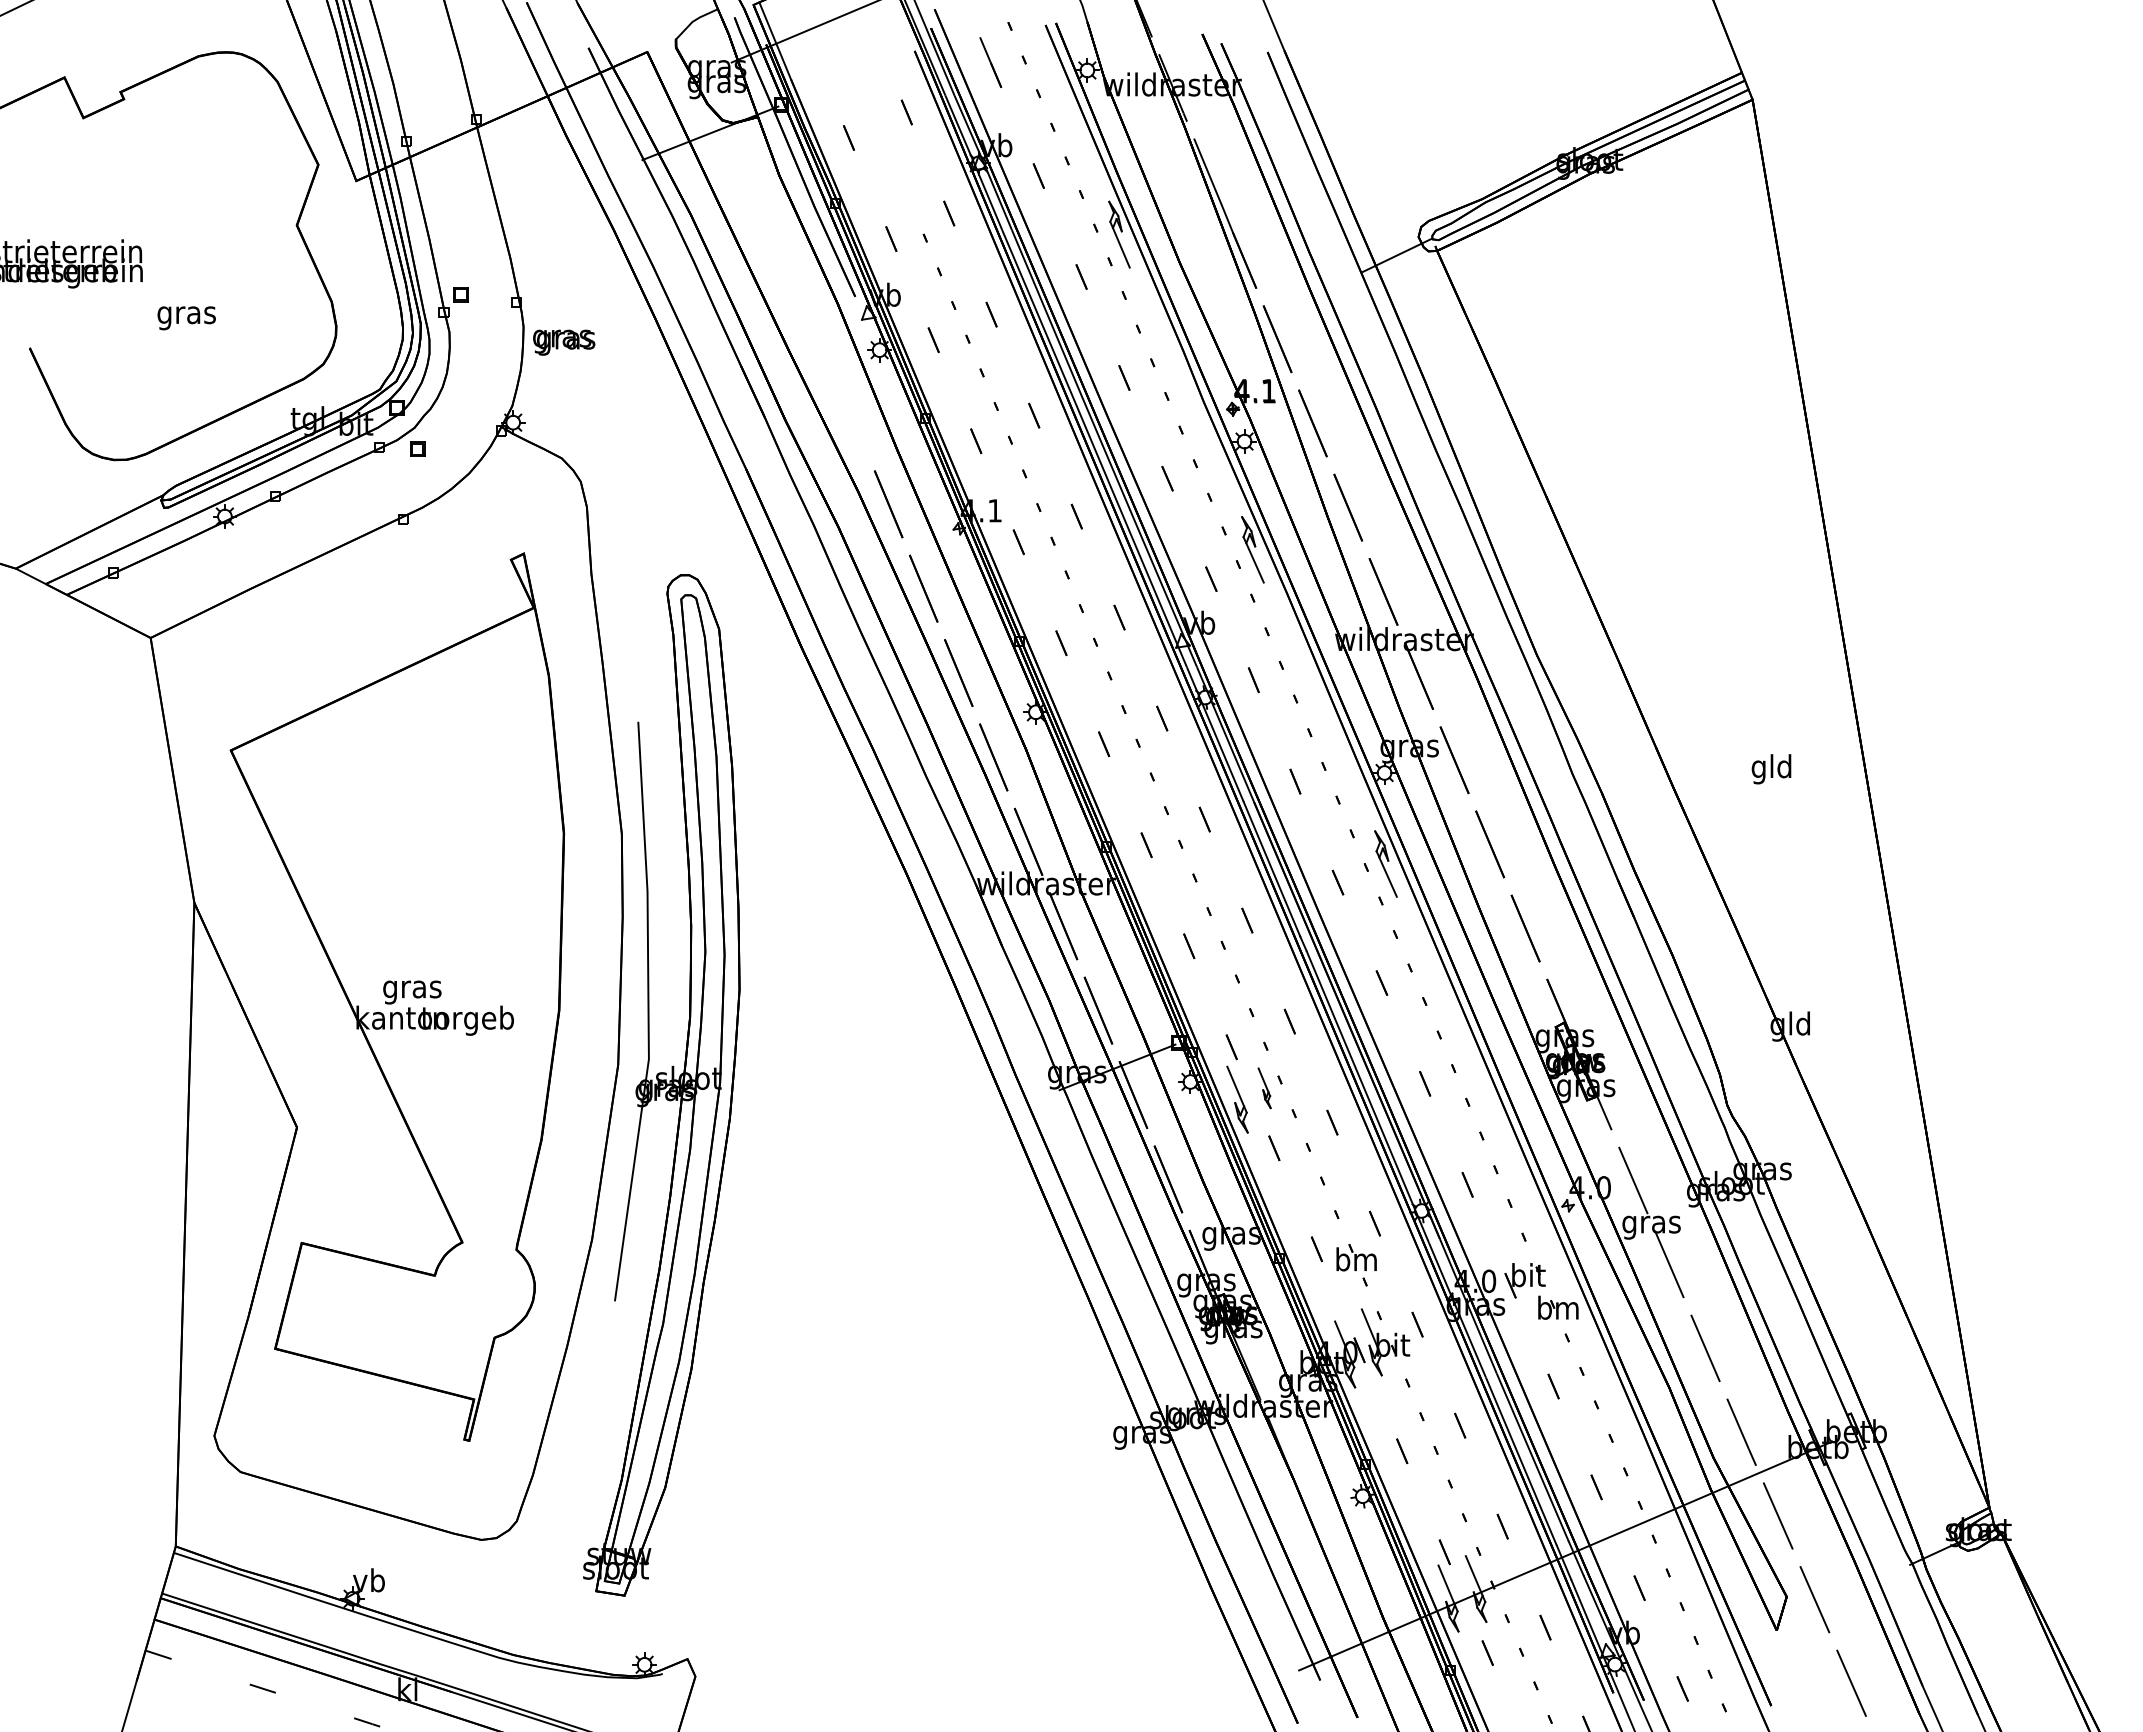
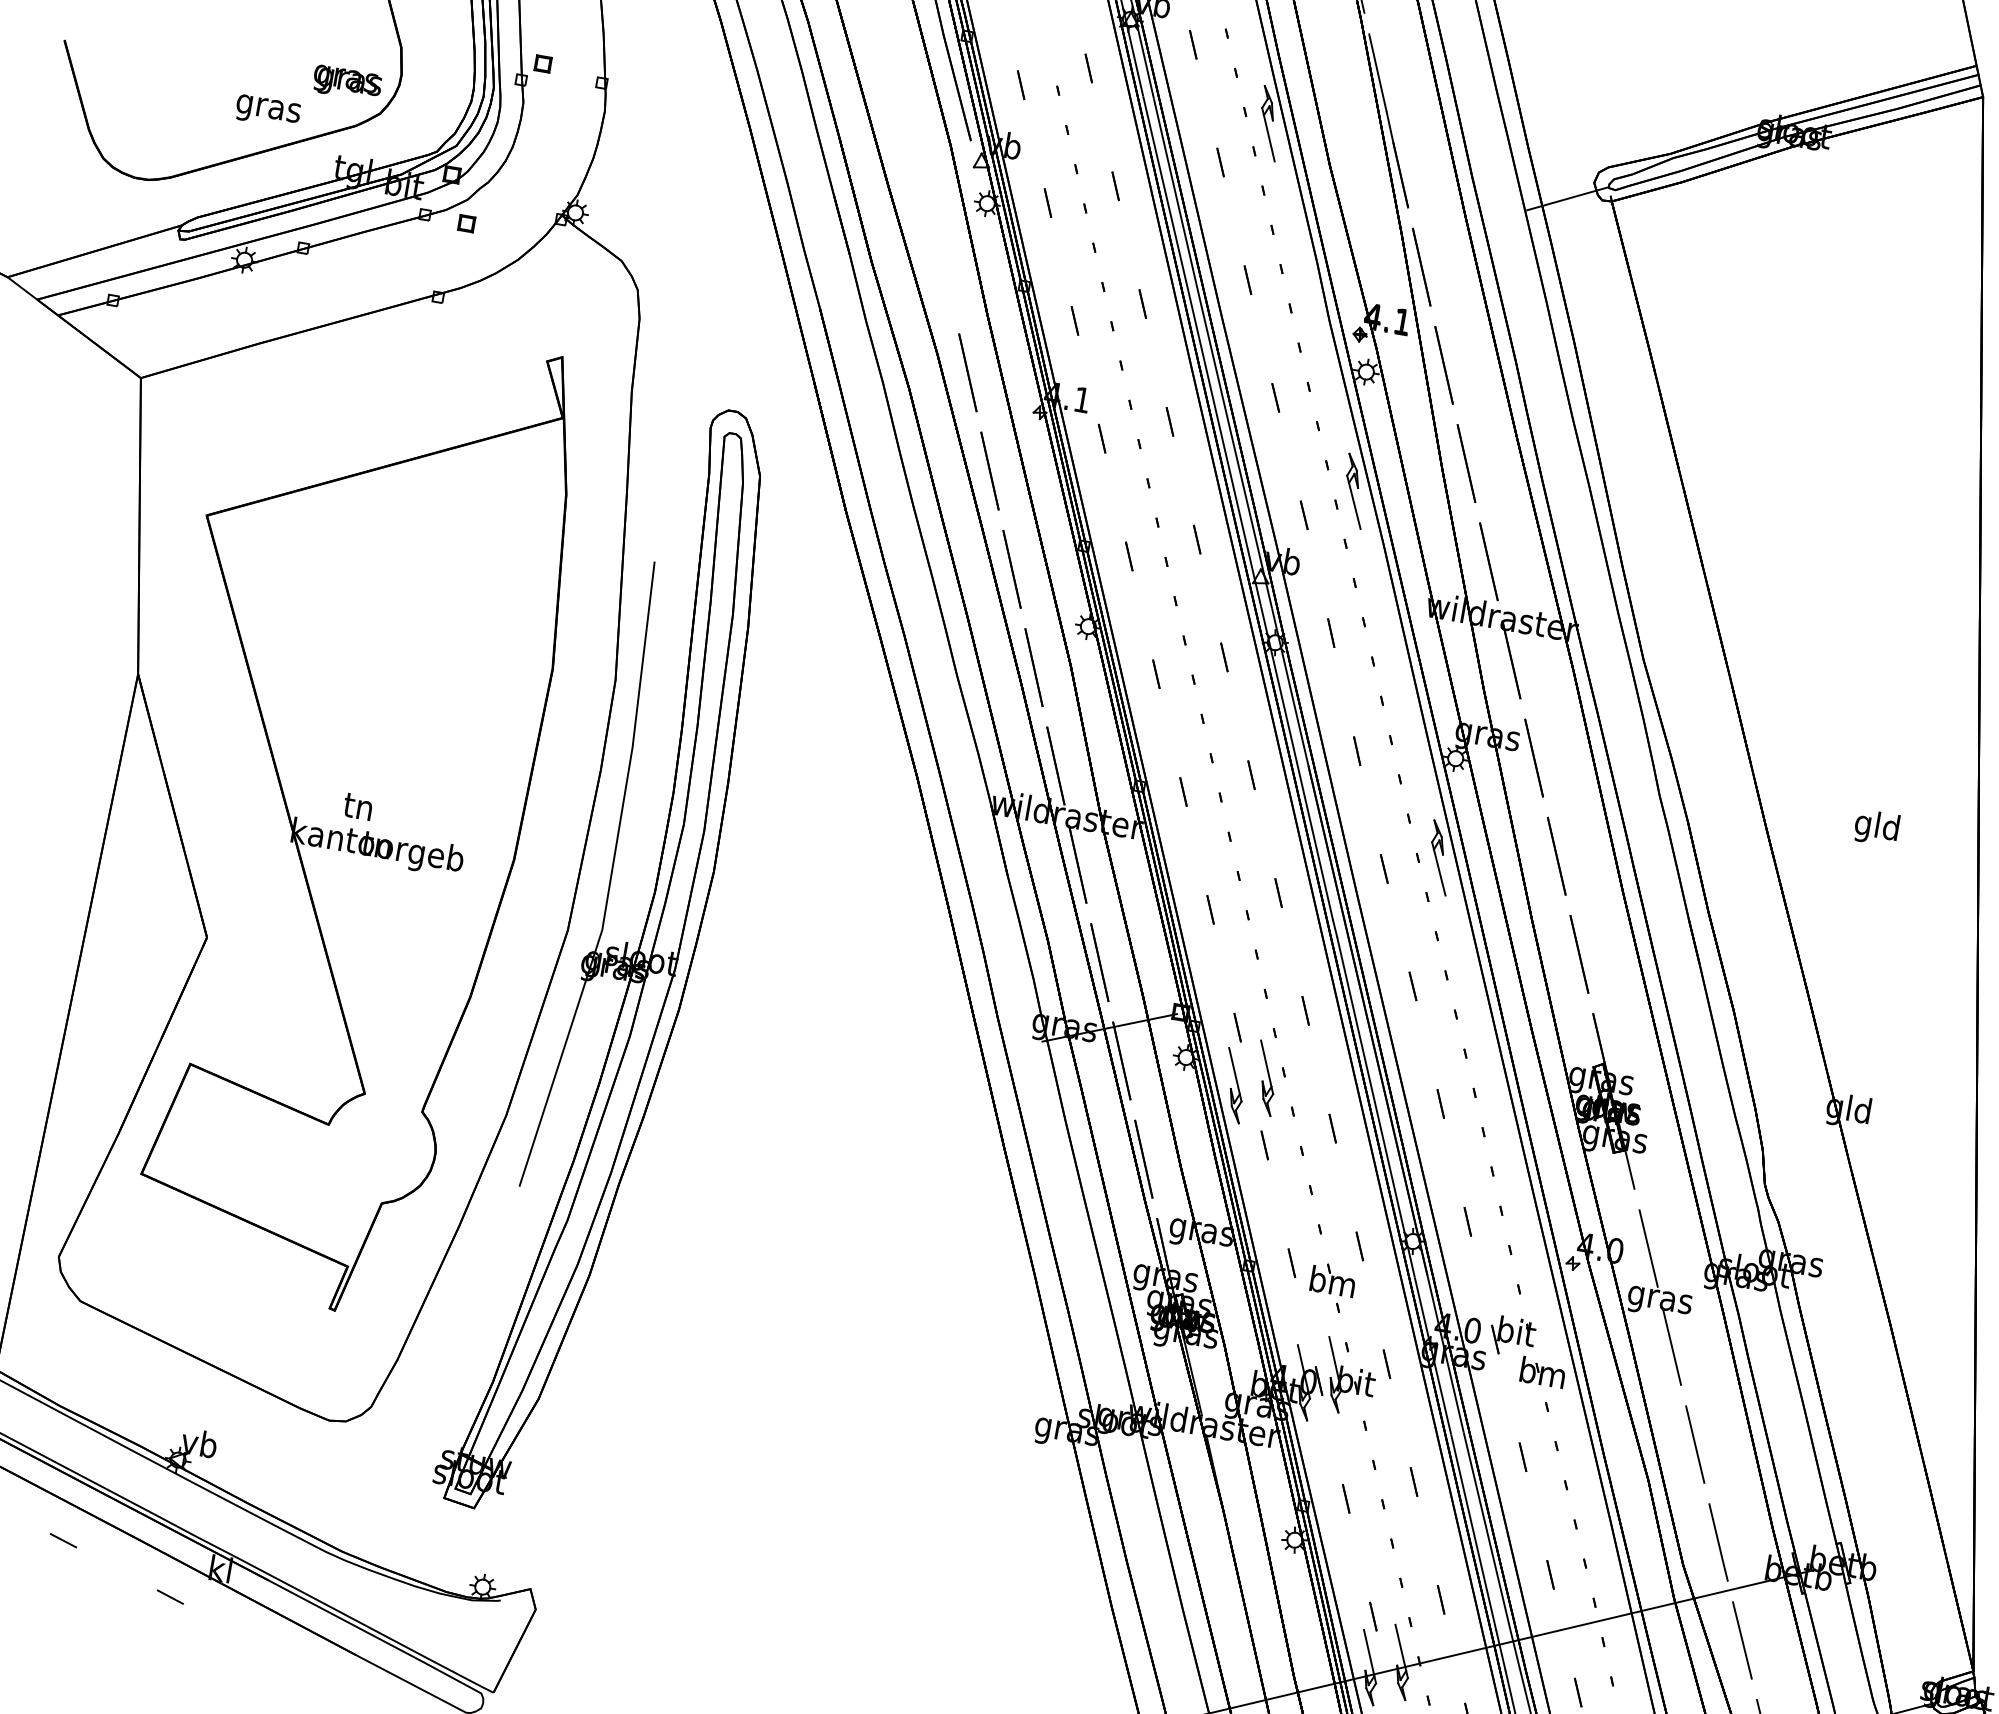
text: (186, 318) -> (267, 112), moved
text: (564, 342) -> (347, 83), moved
text: (412, 990) -> (358, 810), gras -> tn
part: (1264, 1088) -> (1265, 1078), size x1.67

